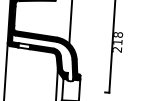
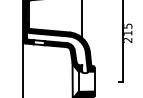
text: (119, 34) -> (128, 25), 218 -> 215

